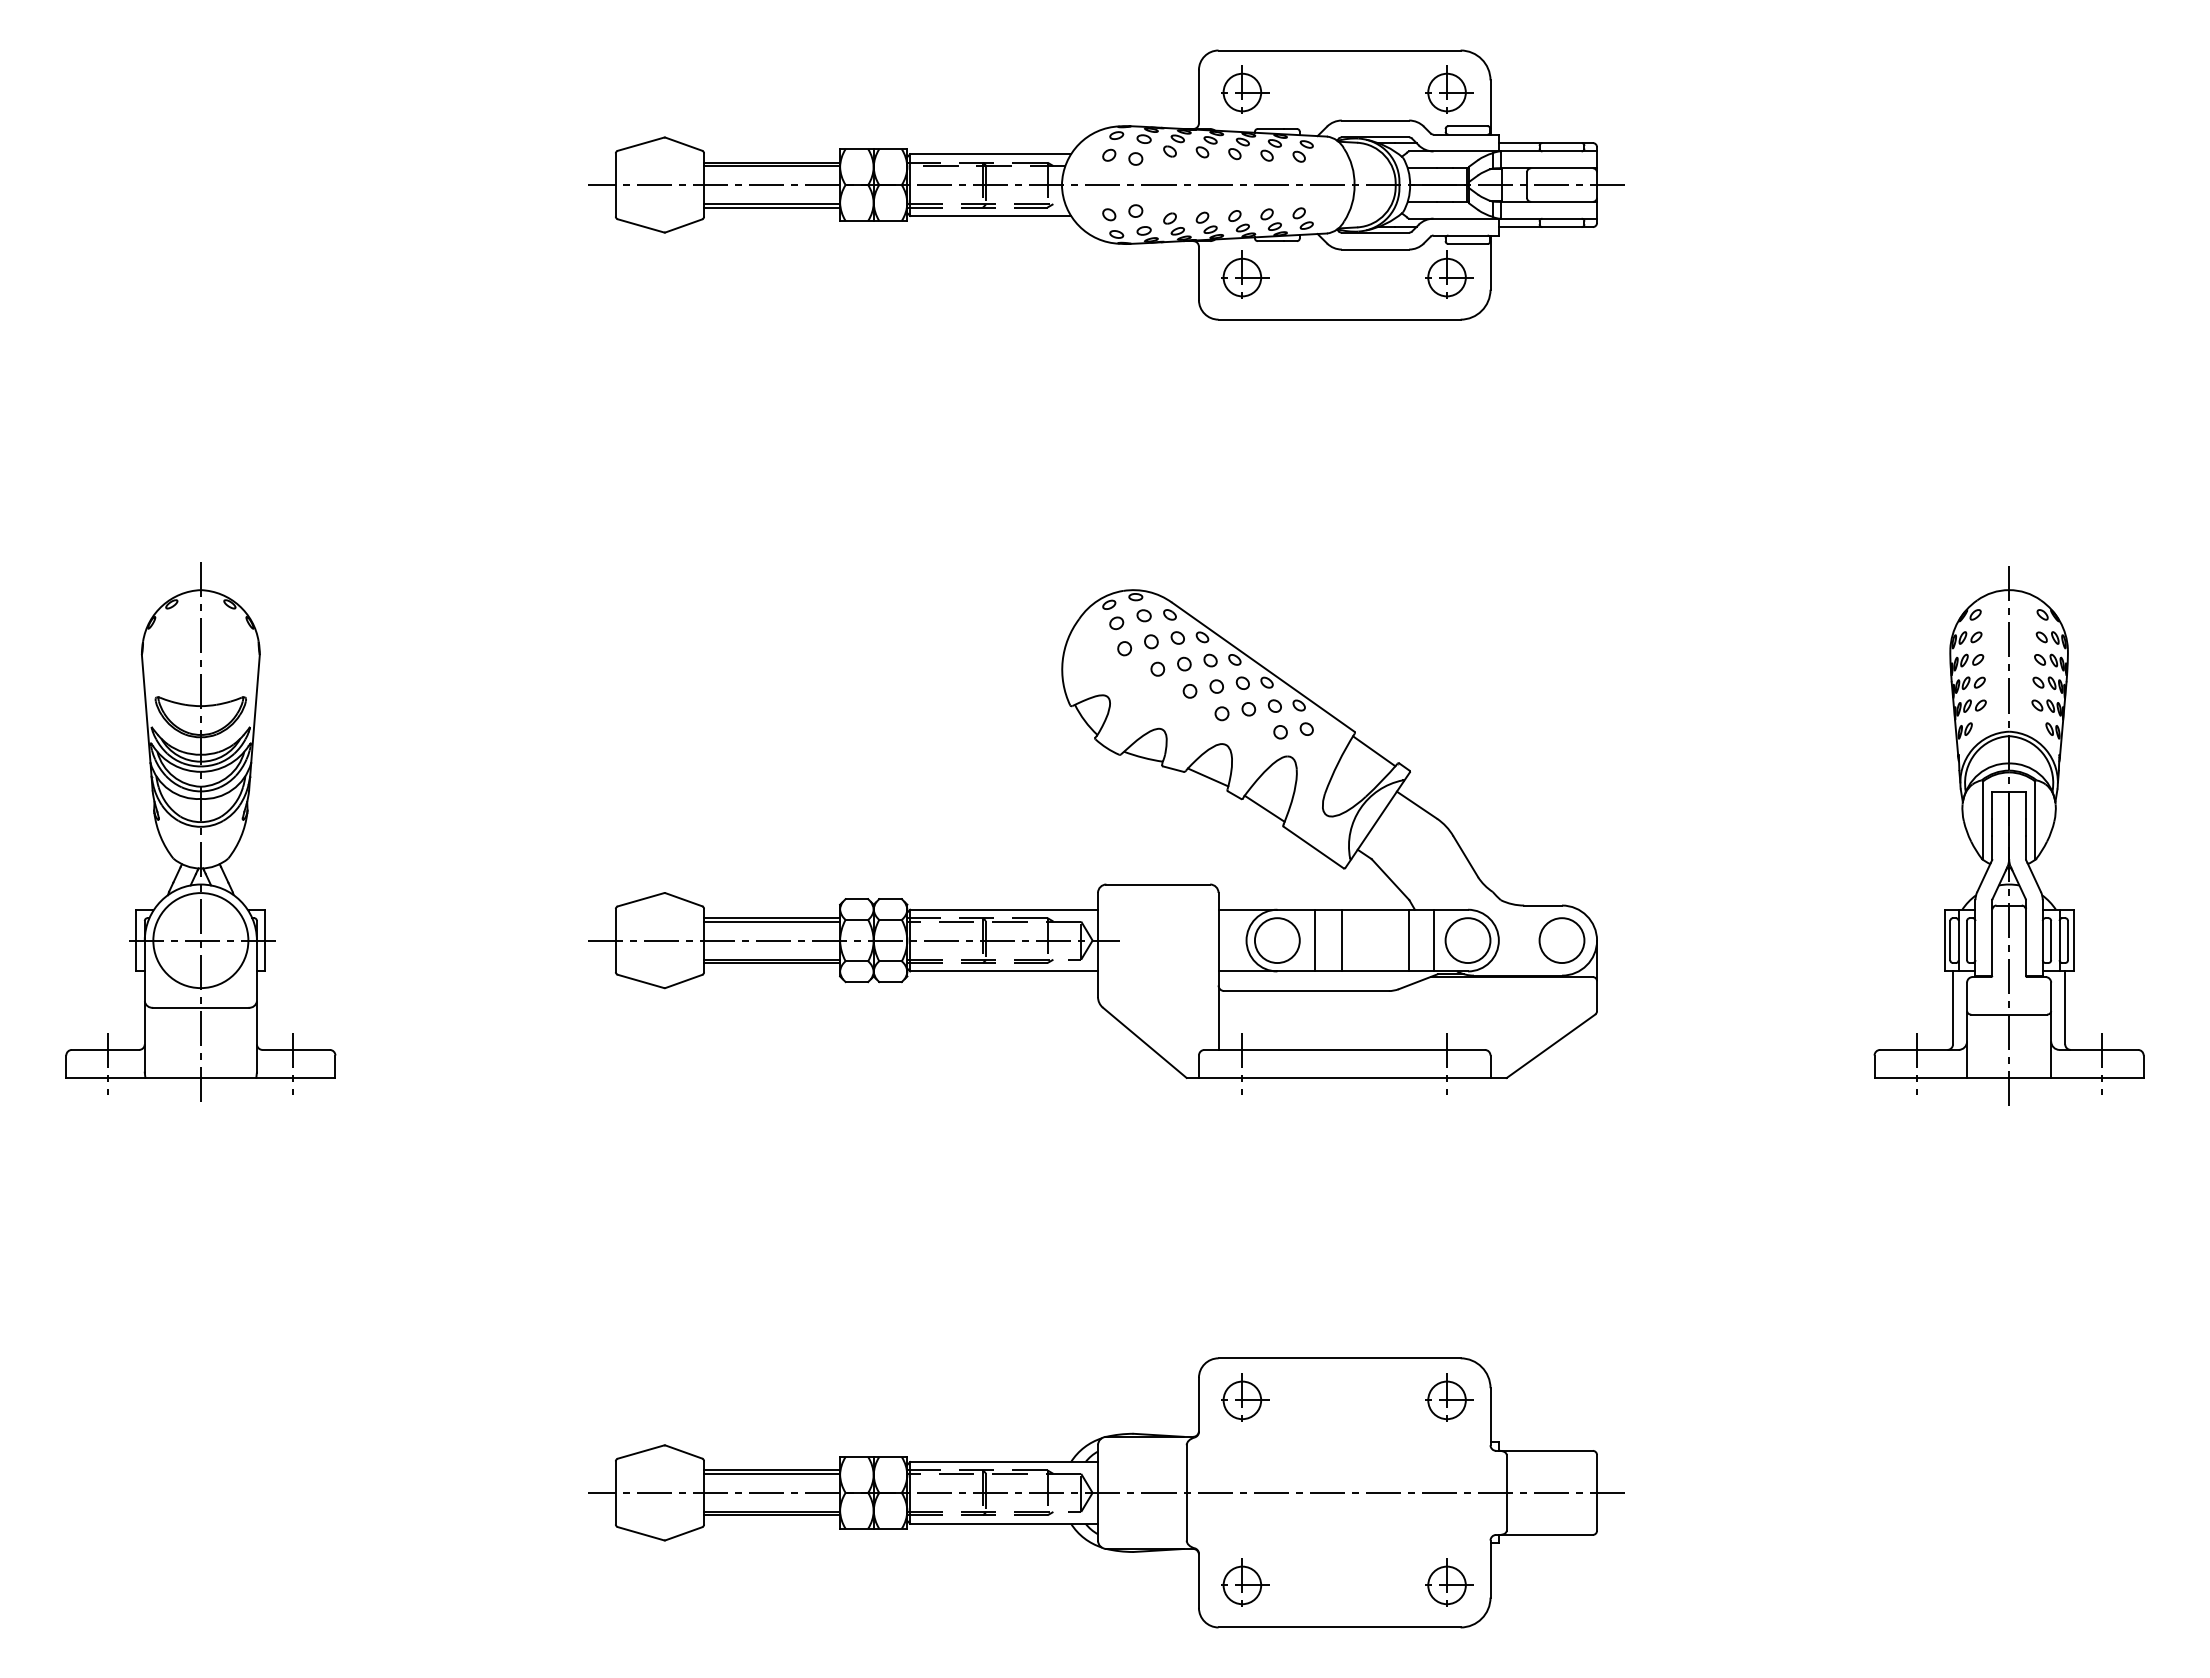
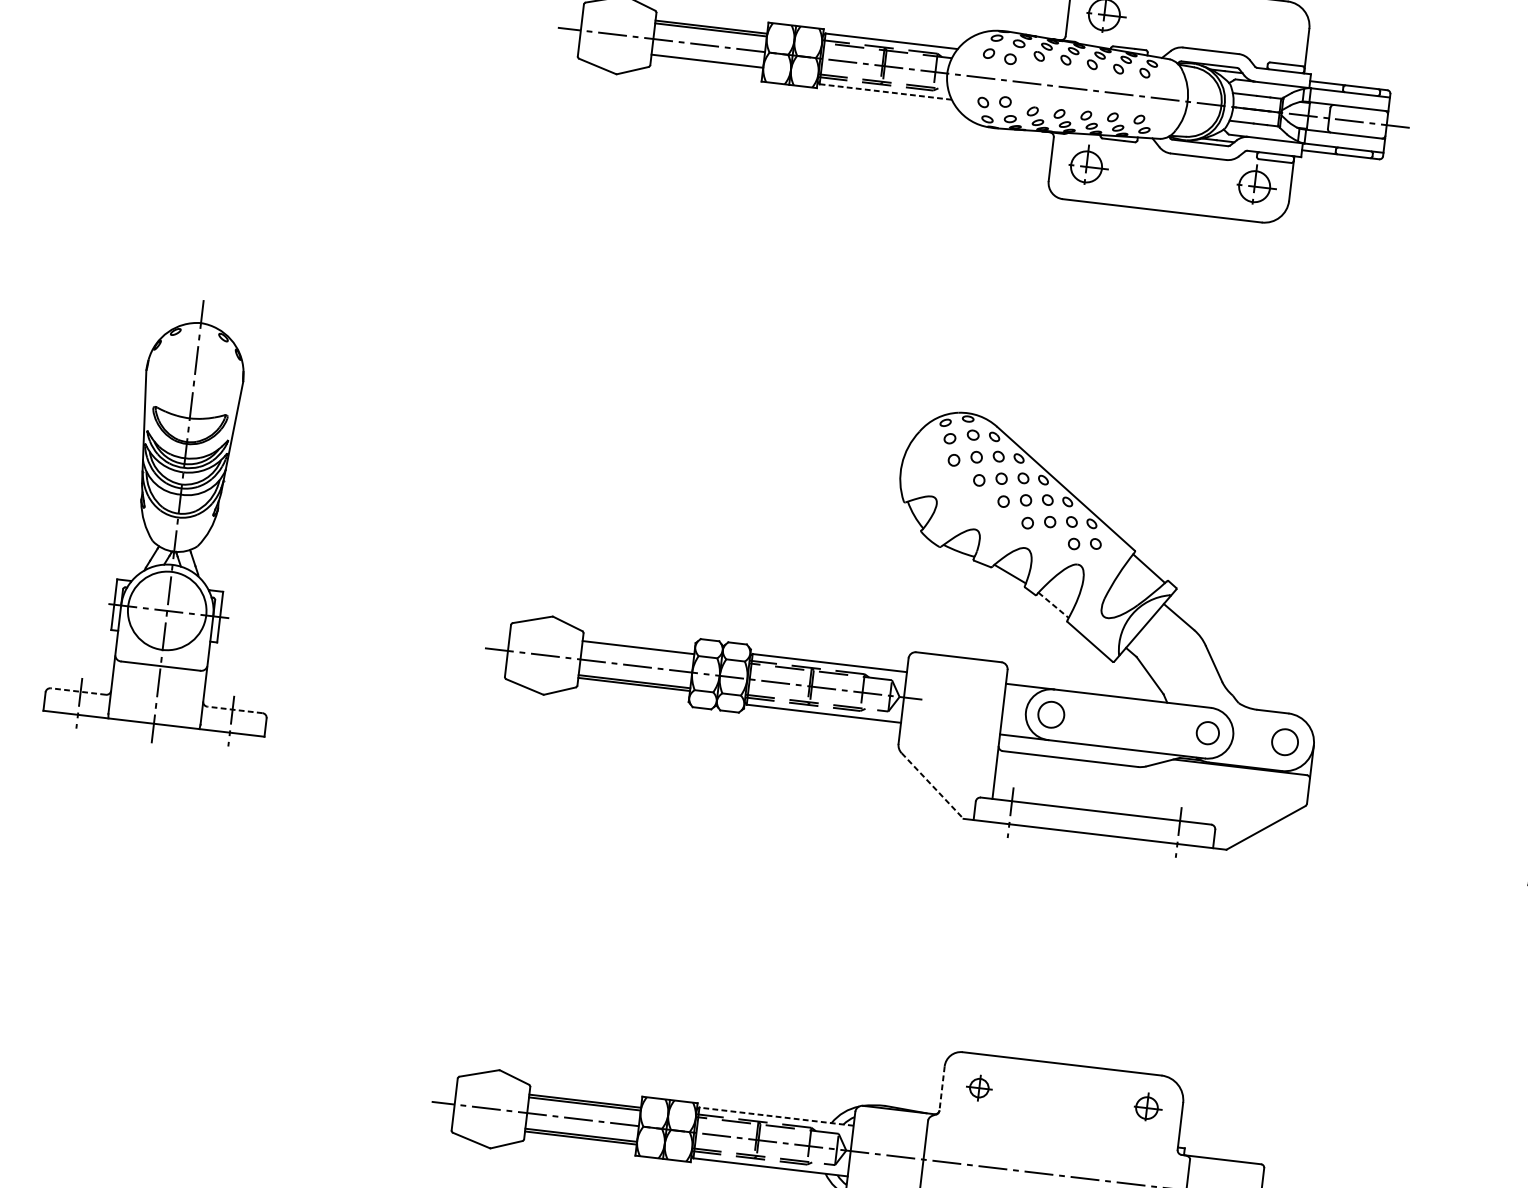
part: (1449, 89) -> (1274, 32), removed
line: (772, 207) -> (707, 64), removed
line: (991, 215) -> (886, 91), solid -> dashed
line: (1264, 808) -> (1053, 605), solid -> dashed
line: (772, 921) -> (638, 650), removed
circle: (1276, 940) -> (1050, 714), size x0.7
line: (1314, 940) -> (1081, 718), removed
line: (1341, 940) -> (1103, 720), removed
line: (1409, 940) -> (1159, 727), removed
line: (1433, 940) -> (1179, 729), removed
circle: (1467, 940) -> (1207, 733), size x0.6
circle: (1561, 940) -> (1284, 742), size x0.7
line: (1144, 1042) -> (932, 785), solid -> dashed
line: (105, 1049) -> (78, 691), solid -> dashed
line: (296, 1049) -> (235, 709), solid -> dashed
part: (1245, 1397) -> (981, 1086), size x0.6
part: (1449, 1397) -> (1148, 1106), size x0.7
line: (1198, 1404) -> (941, 1088), solid -> dashed
line: (1004, 1462) -> (776, 1117), solid -> dashed

